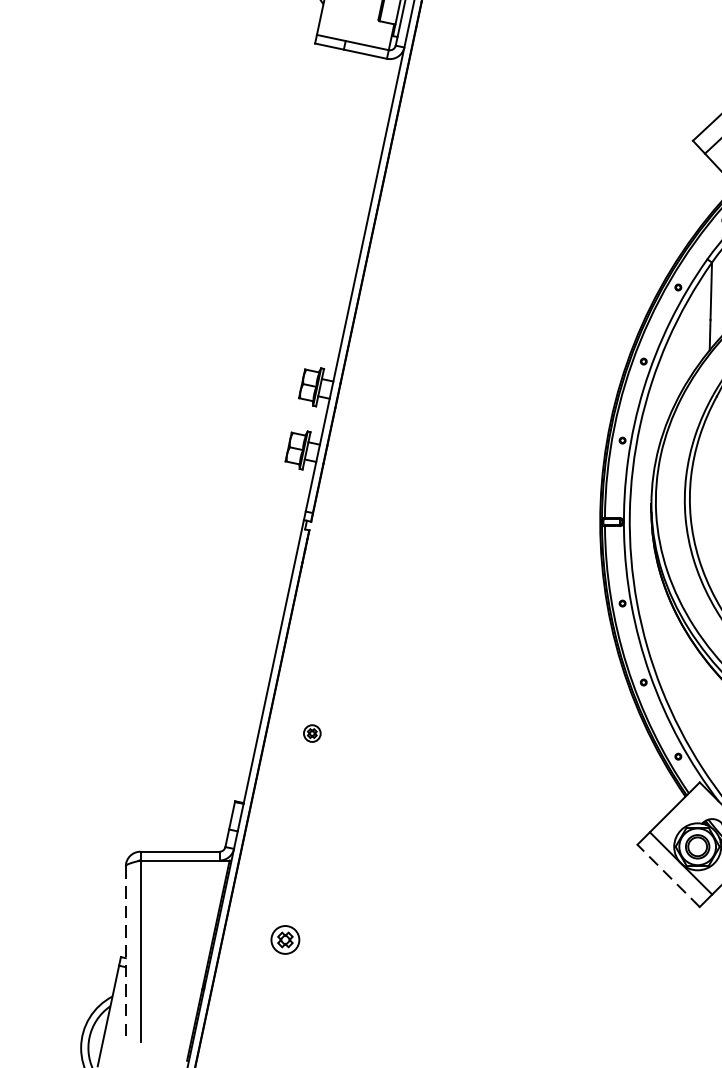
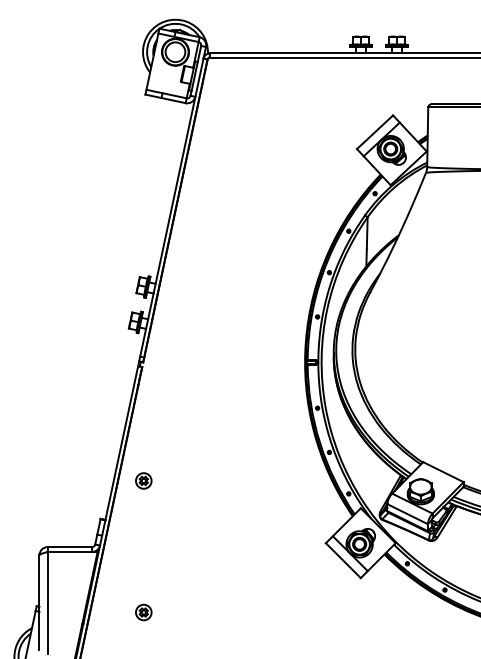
part: (311, 732) -> (143, 480), size x1.67
line: (668, 875) -> (343, 560), dashed -> solid
part: (284, 939) -> (143, 612), moved
line: (125, 952) -> (39, 603), dashed -> solid

